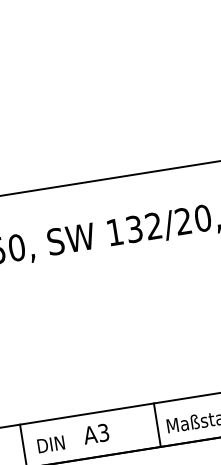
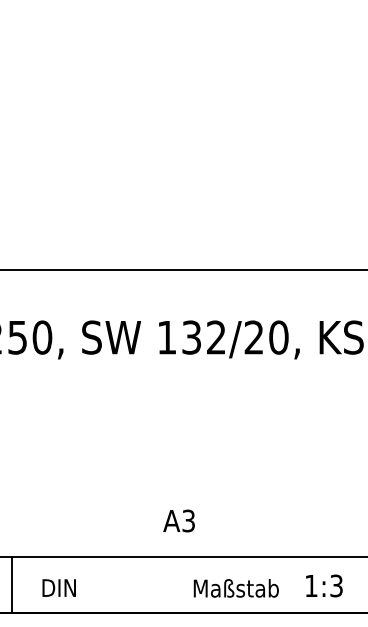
line: (157, 424) -> (181, 584), removed
text: (95, 433) -> (178, 520), moved
text: (50, 444) -> (58, 587), moved

